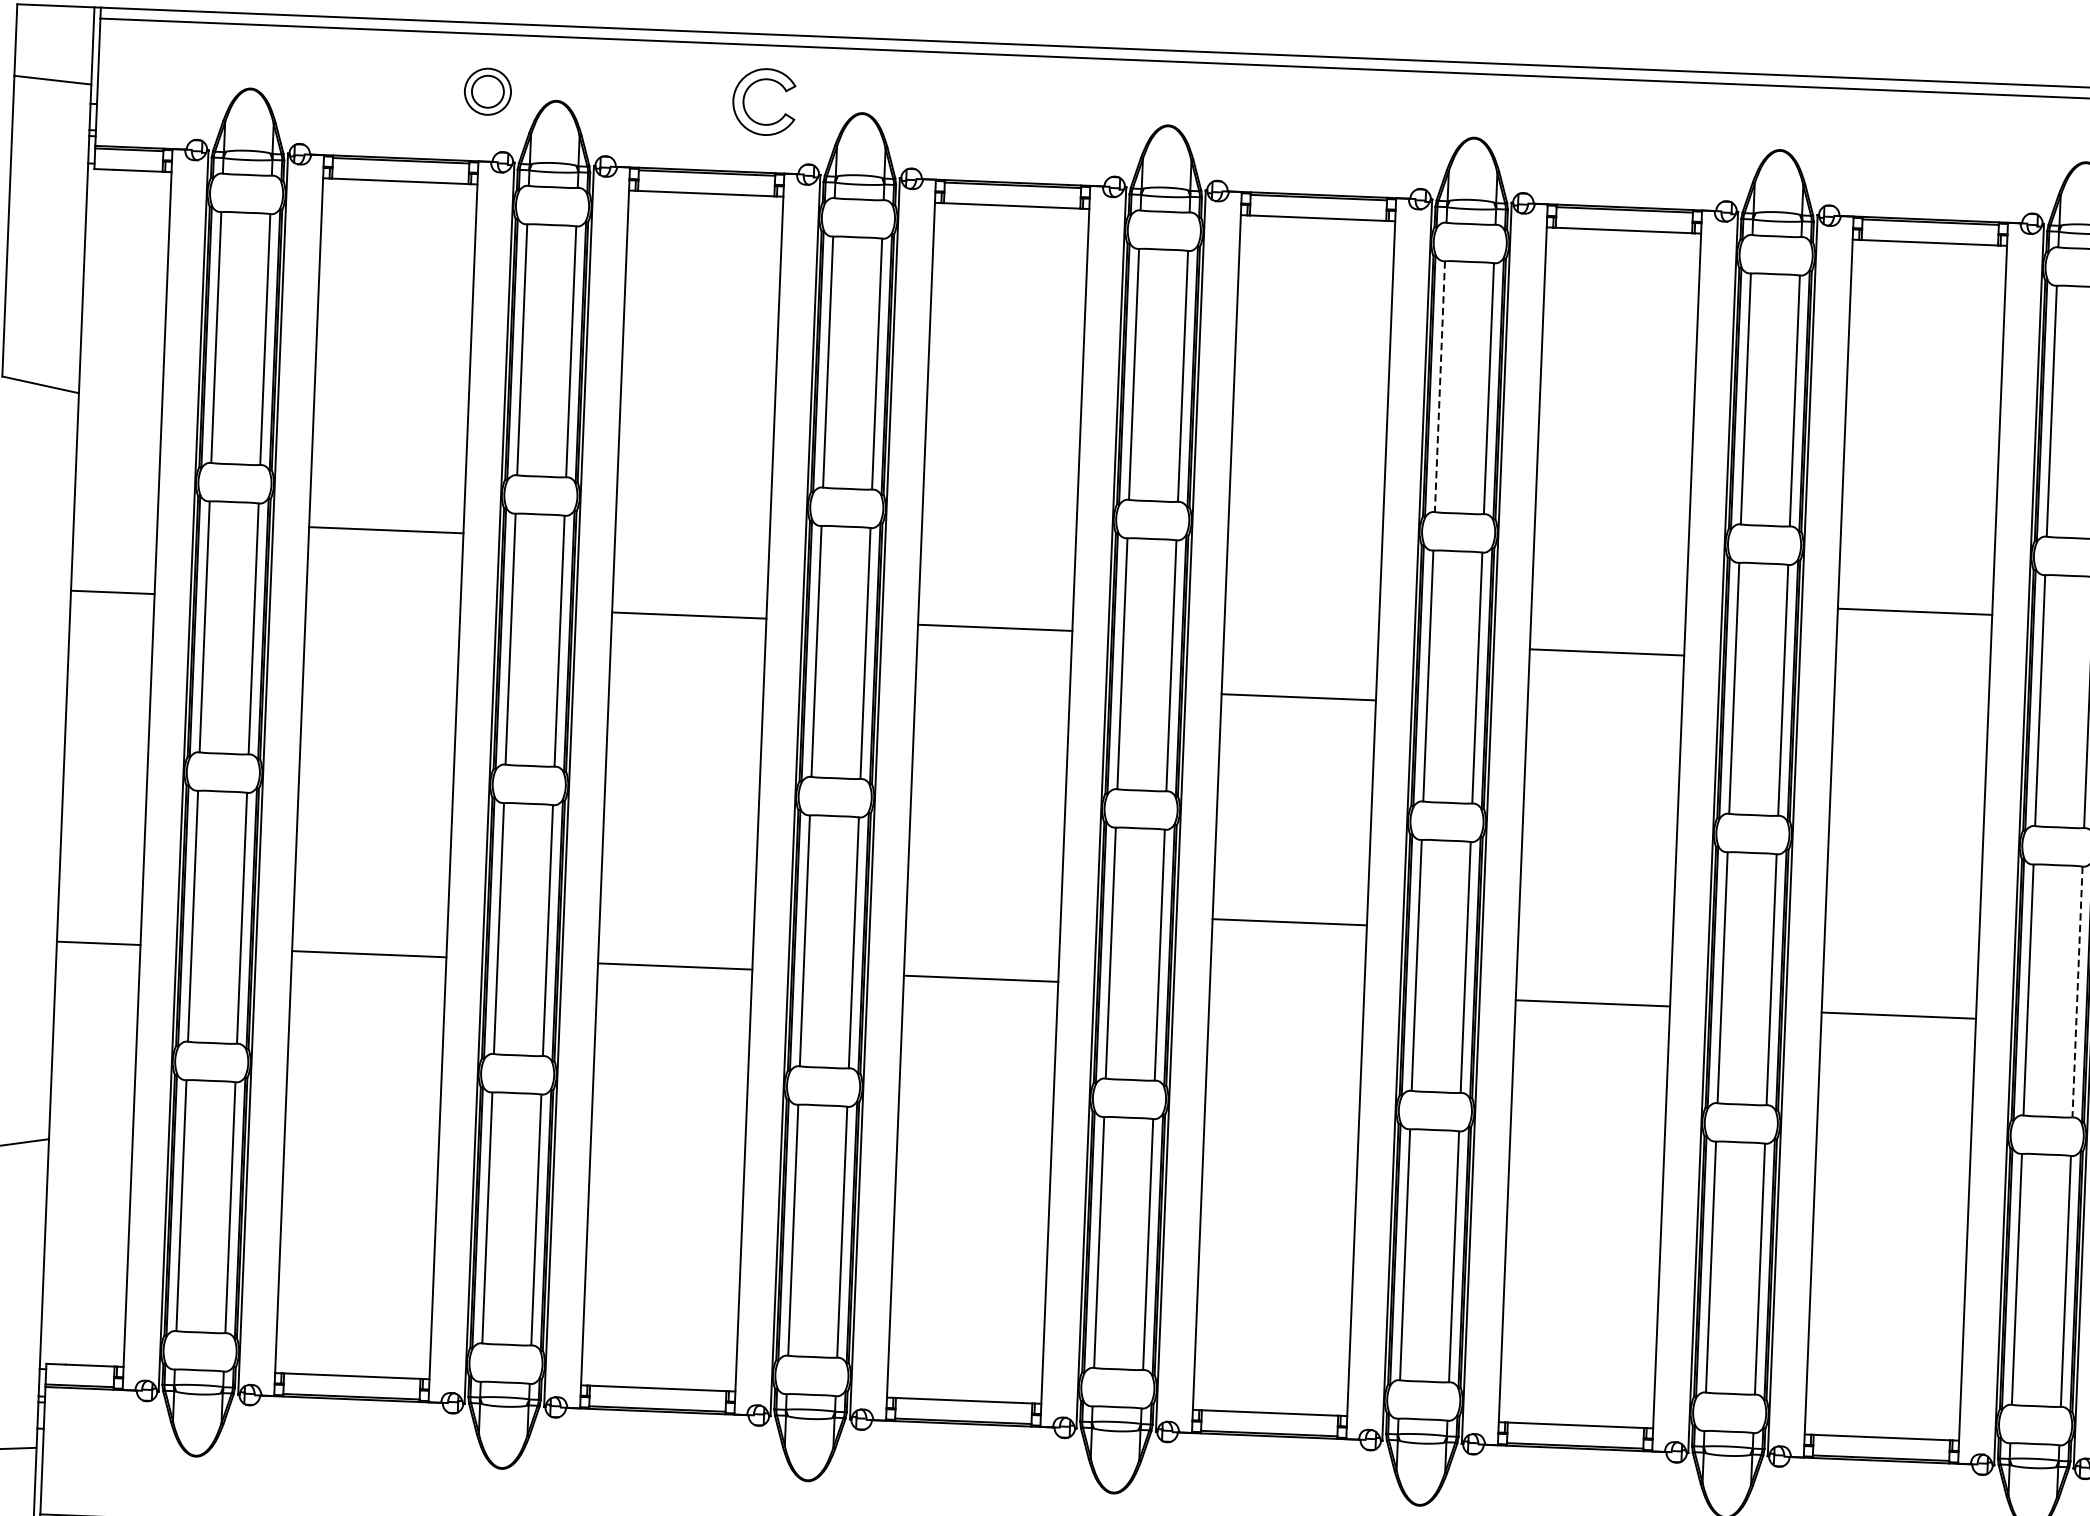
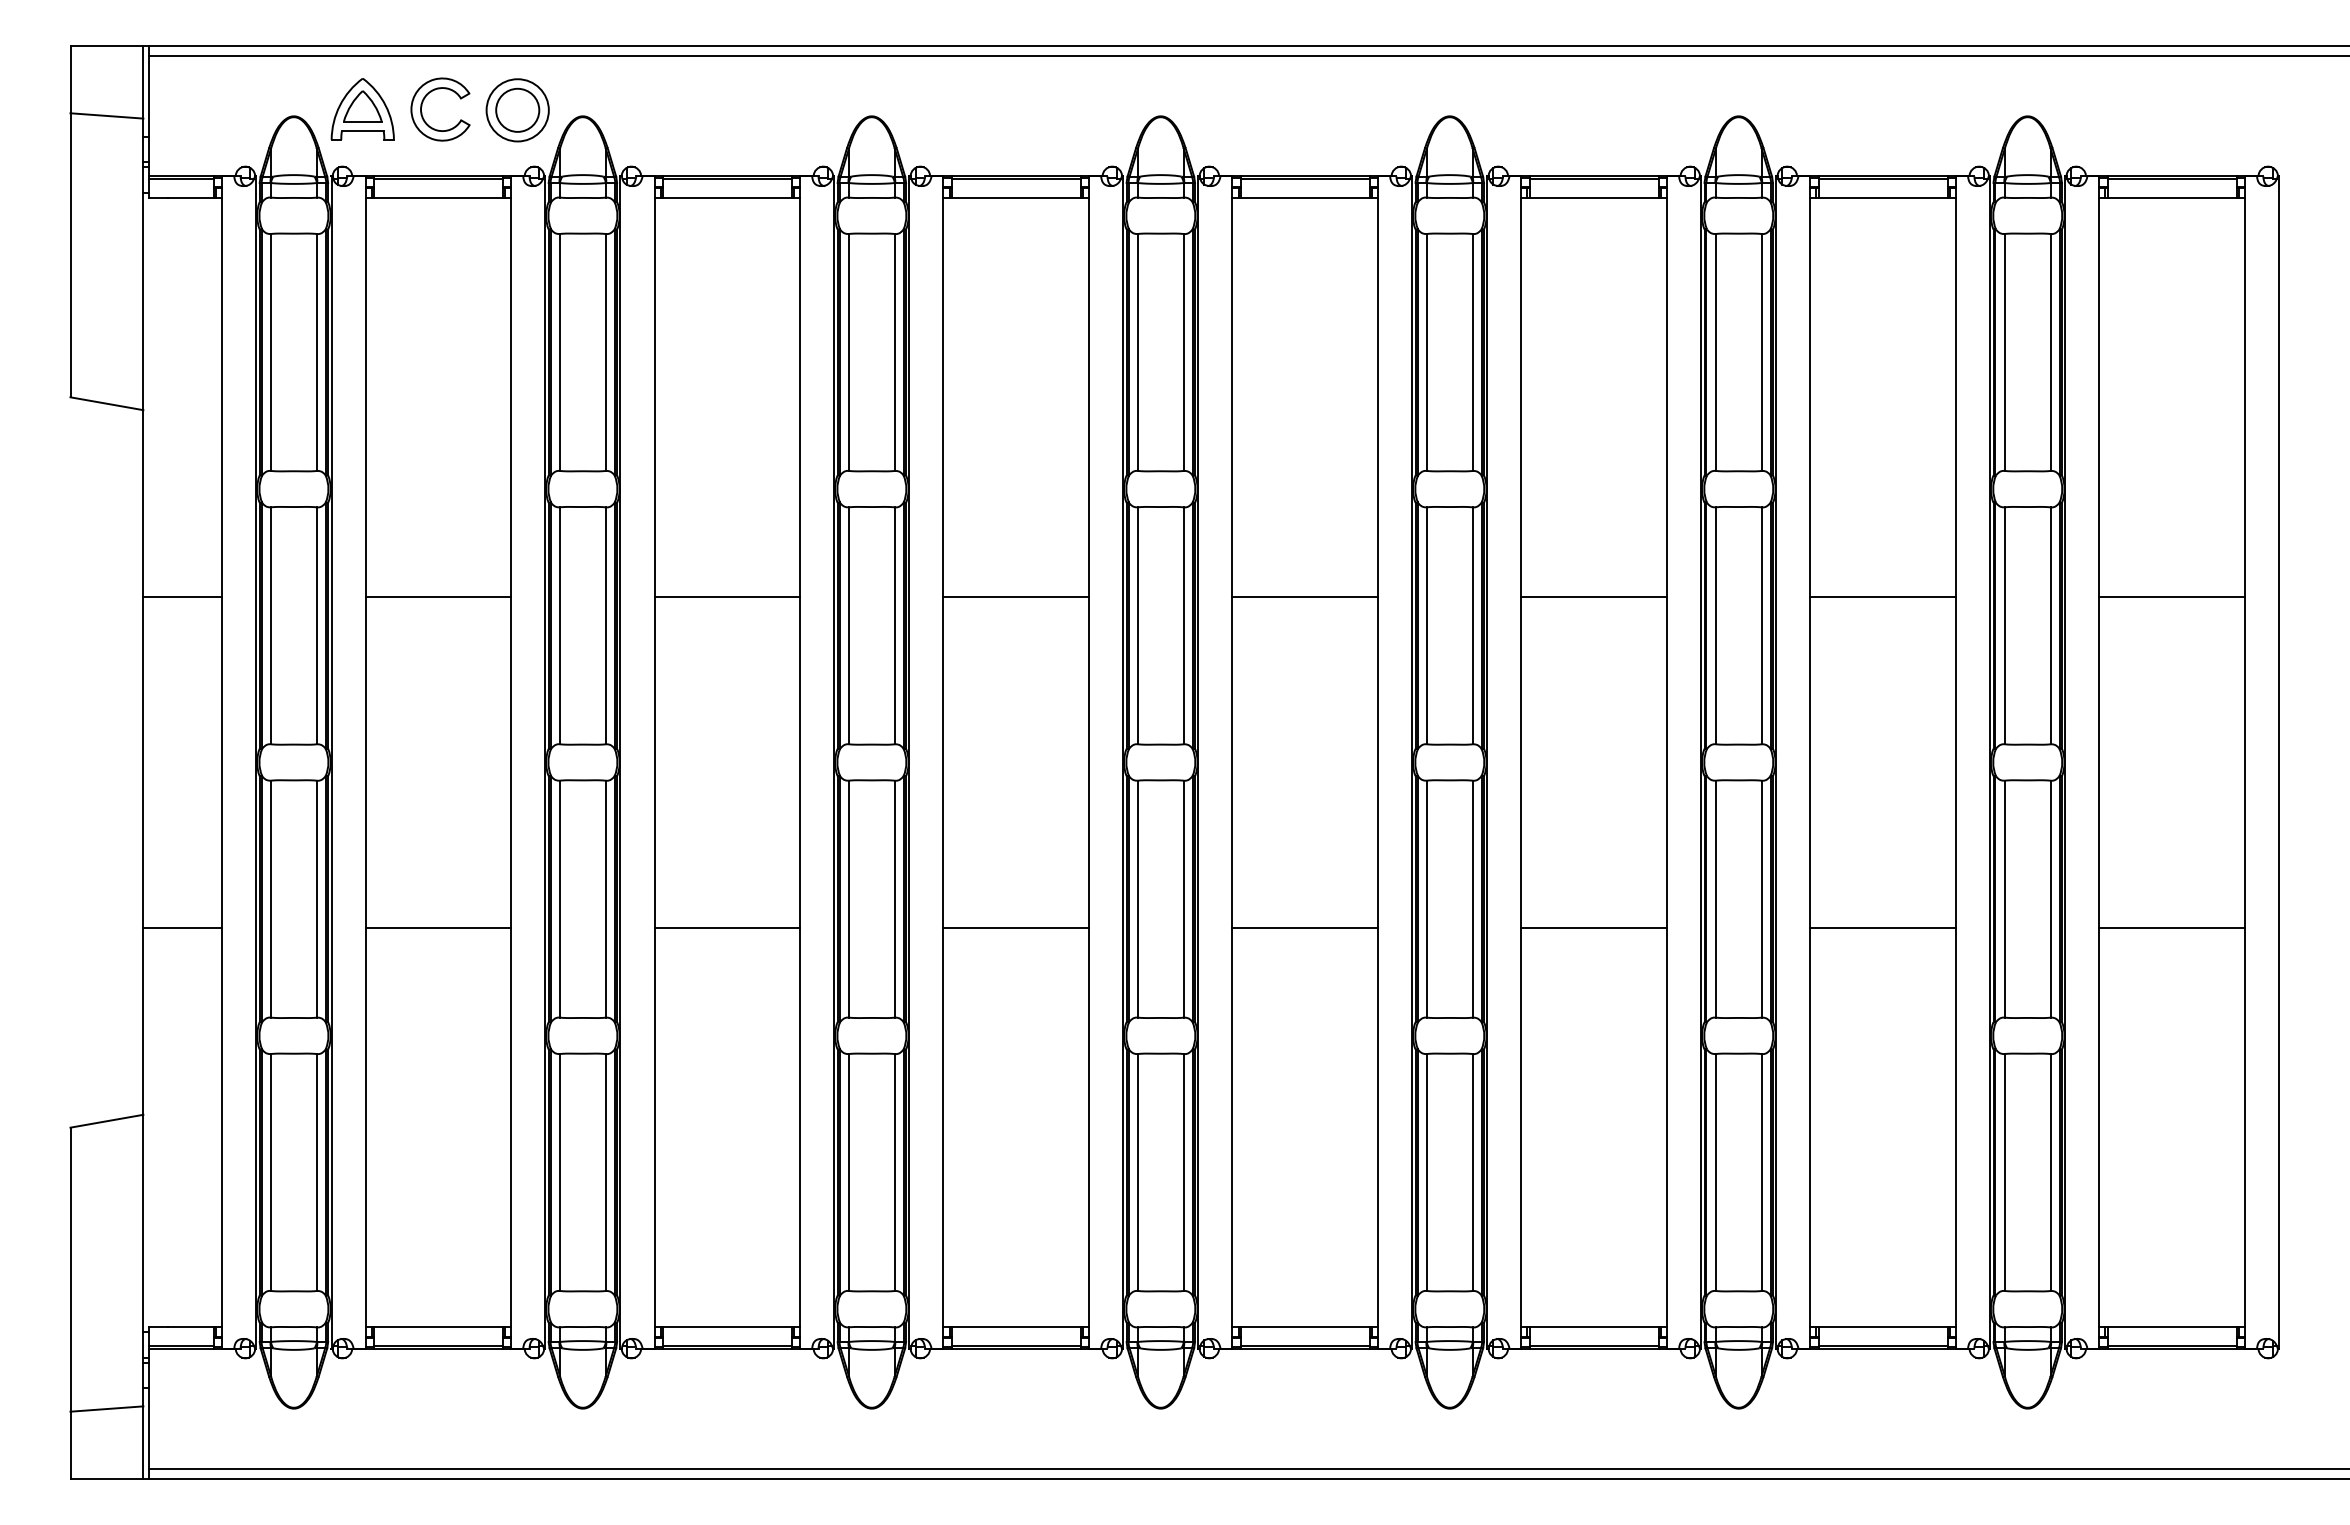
part: (323, 84) -> (362, 109), added
part: (487, 91) -> (517, 110), size x1.43
part: (745, 97) -> (422, 106), moved
line: (1439, 386) -> (1426, 352), dashed -> solid
line: (386, 529) -> (438, 596), moved
line: (1915, 611) -> (1883, 596), moved
line: (1299, 697) -> (1305, 596), moved
line: (1289, 922) -> (1305, 928), moved
line: (2077, 992) -> (2050, 899), dashed -> solid

